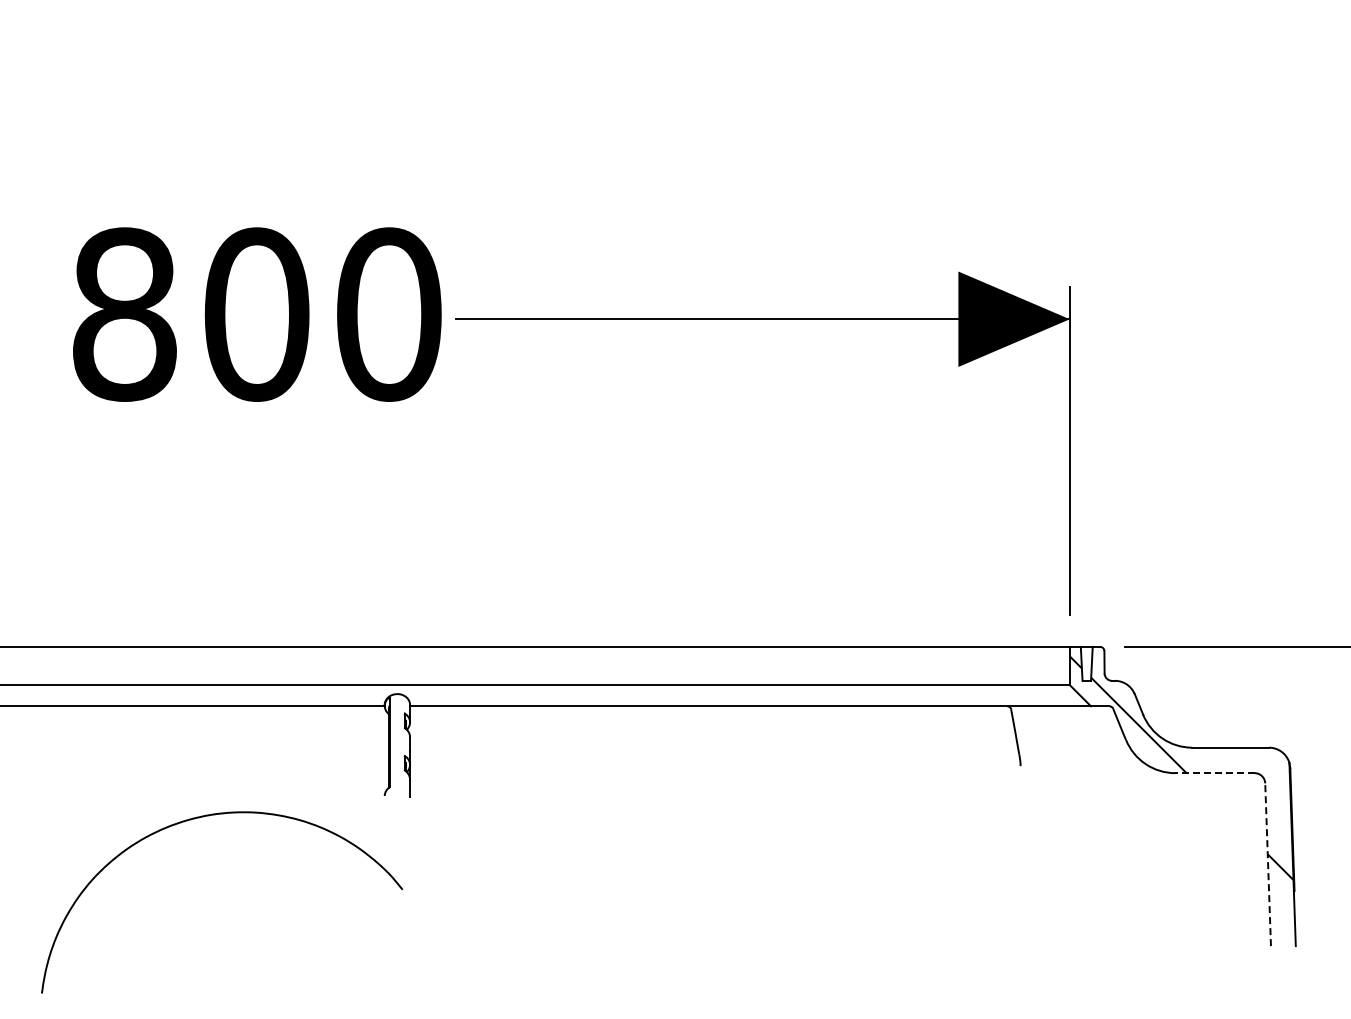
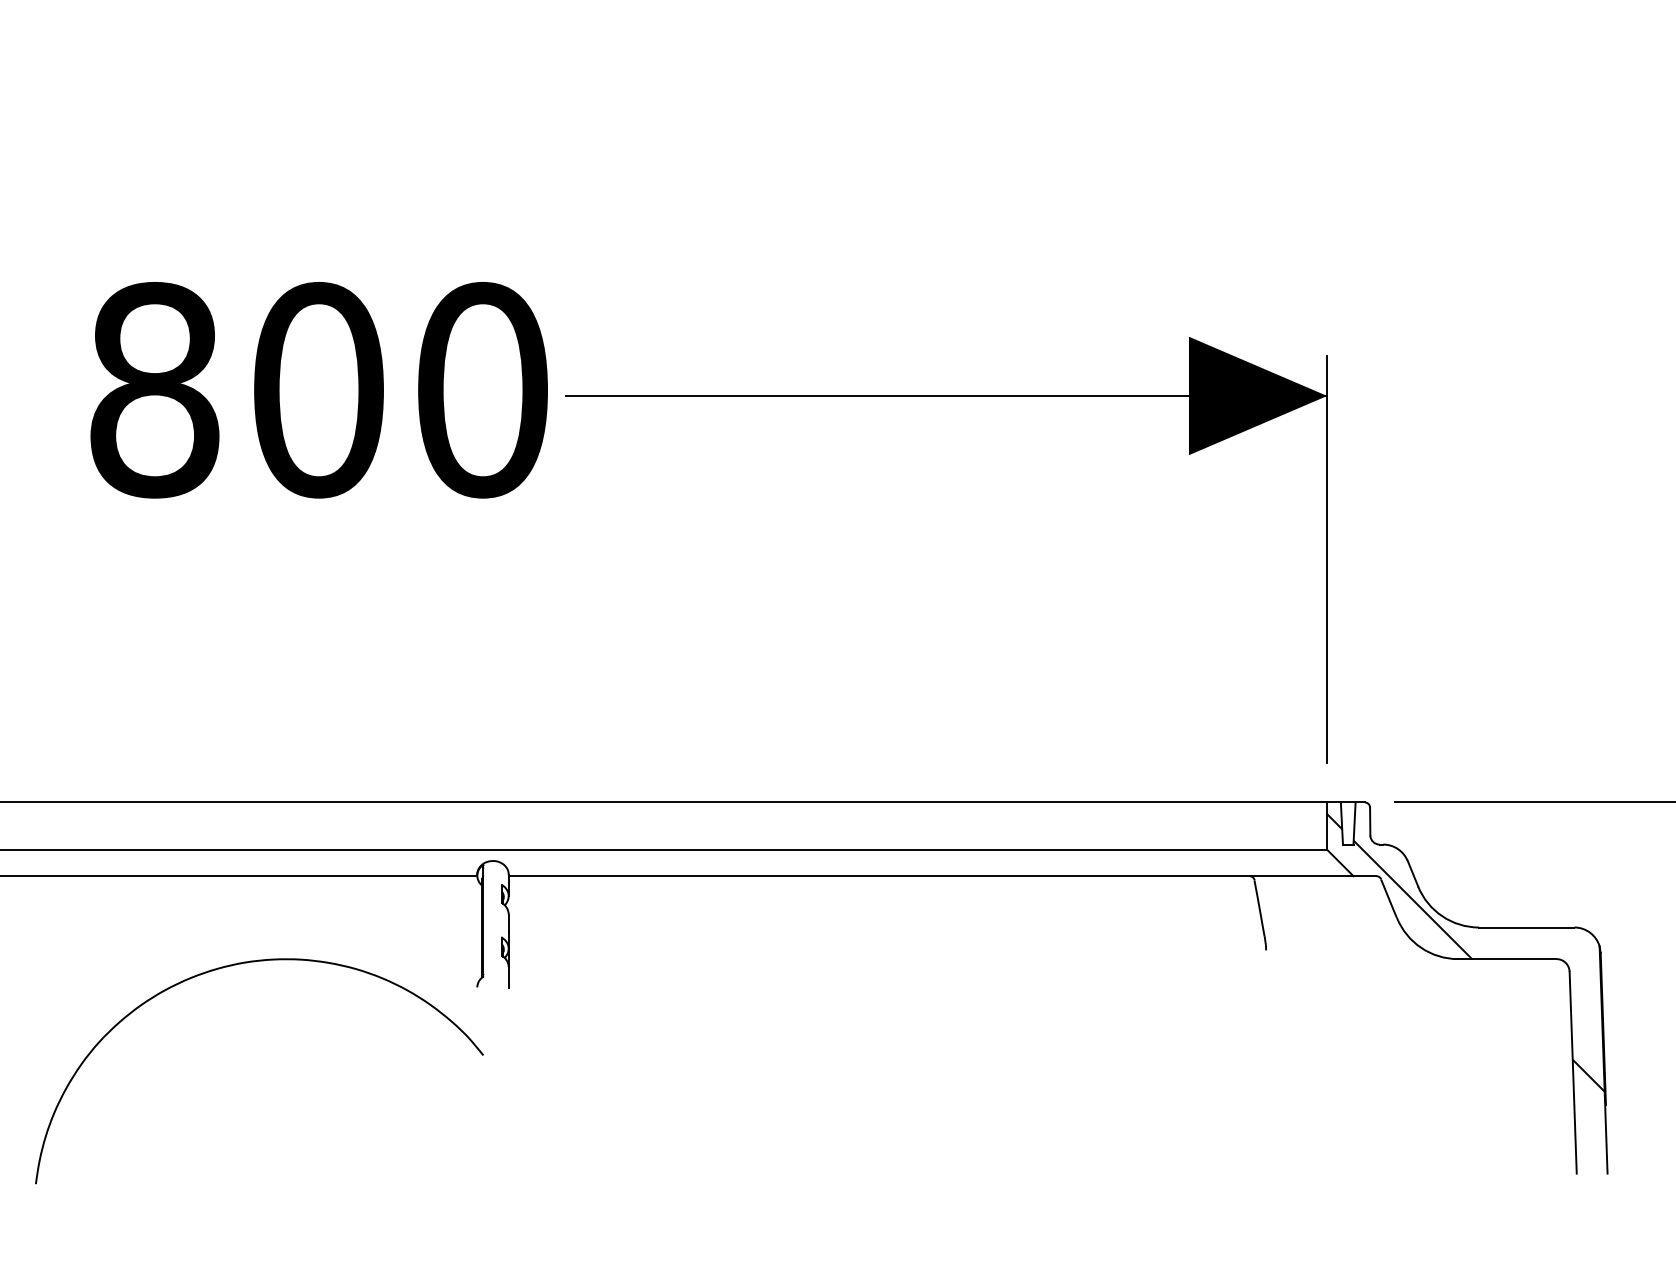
line: (1214, 773) -> (1506, 959), dashed -> solid
curve: (209, 816) -> (243, 964), moved
line: (1268, 864) -> (1573, 1072), dashed -> solid

